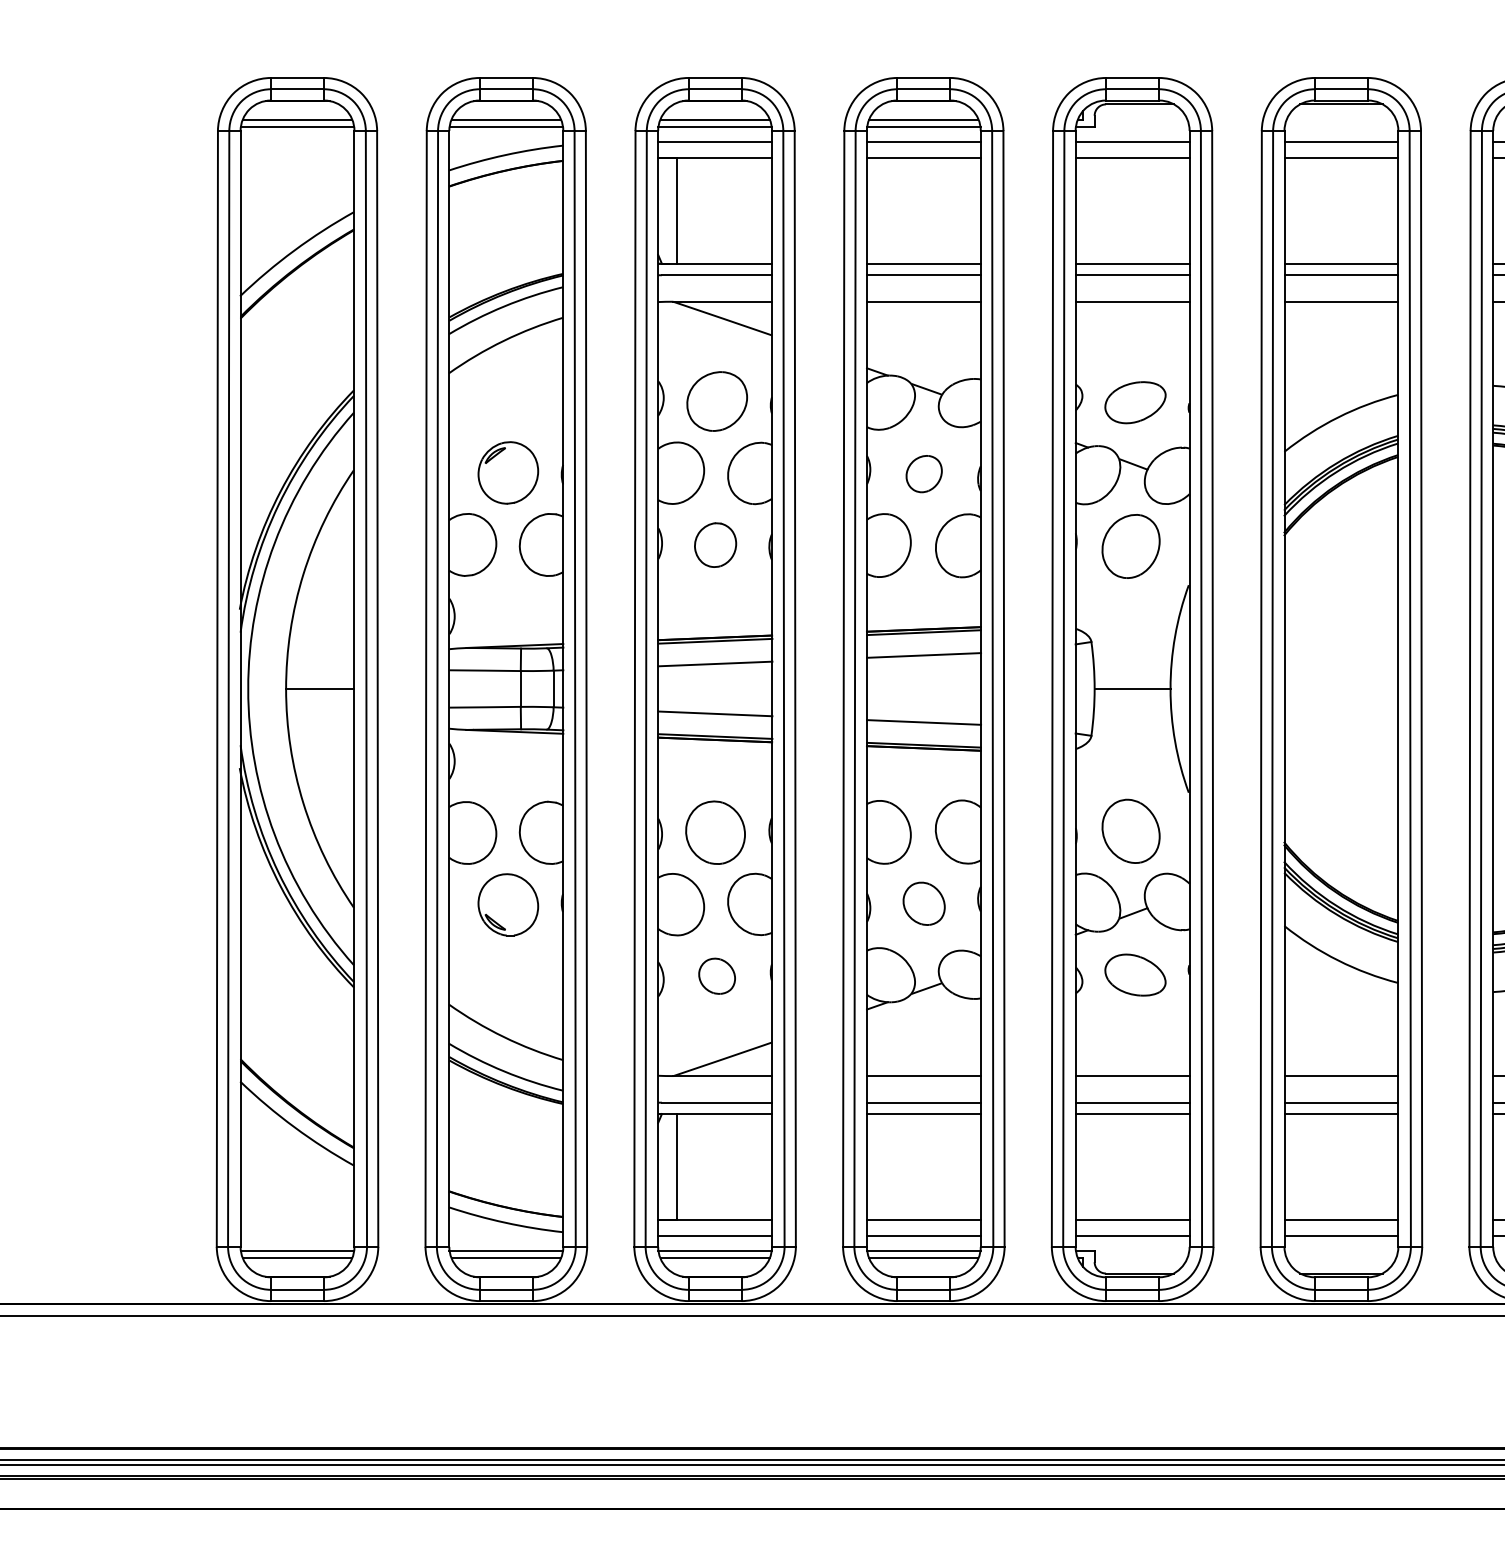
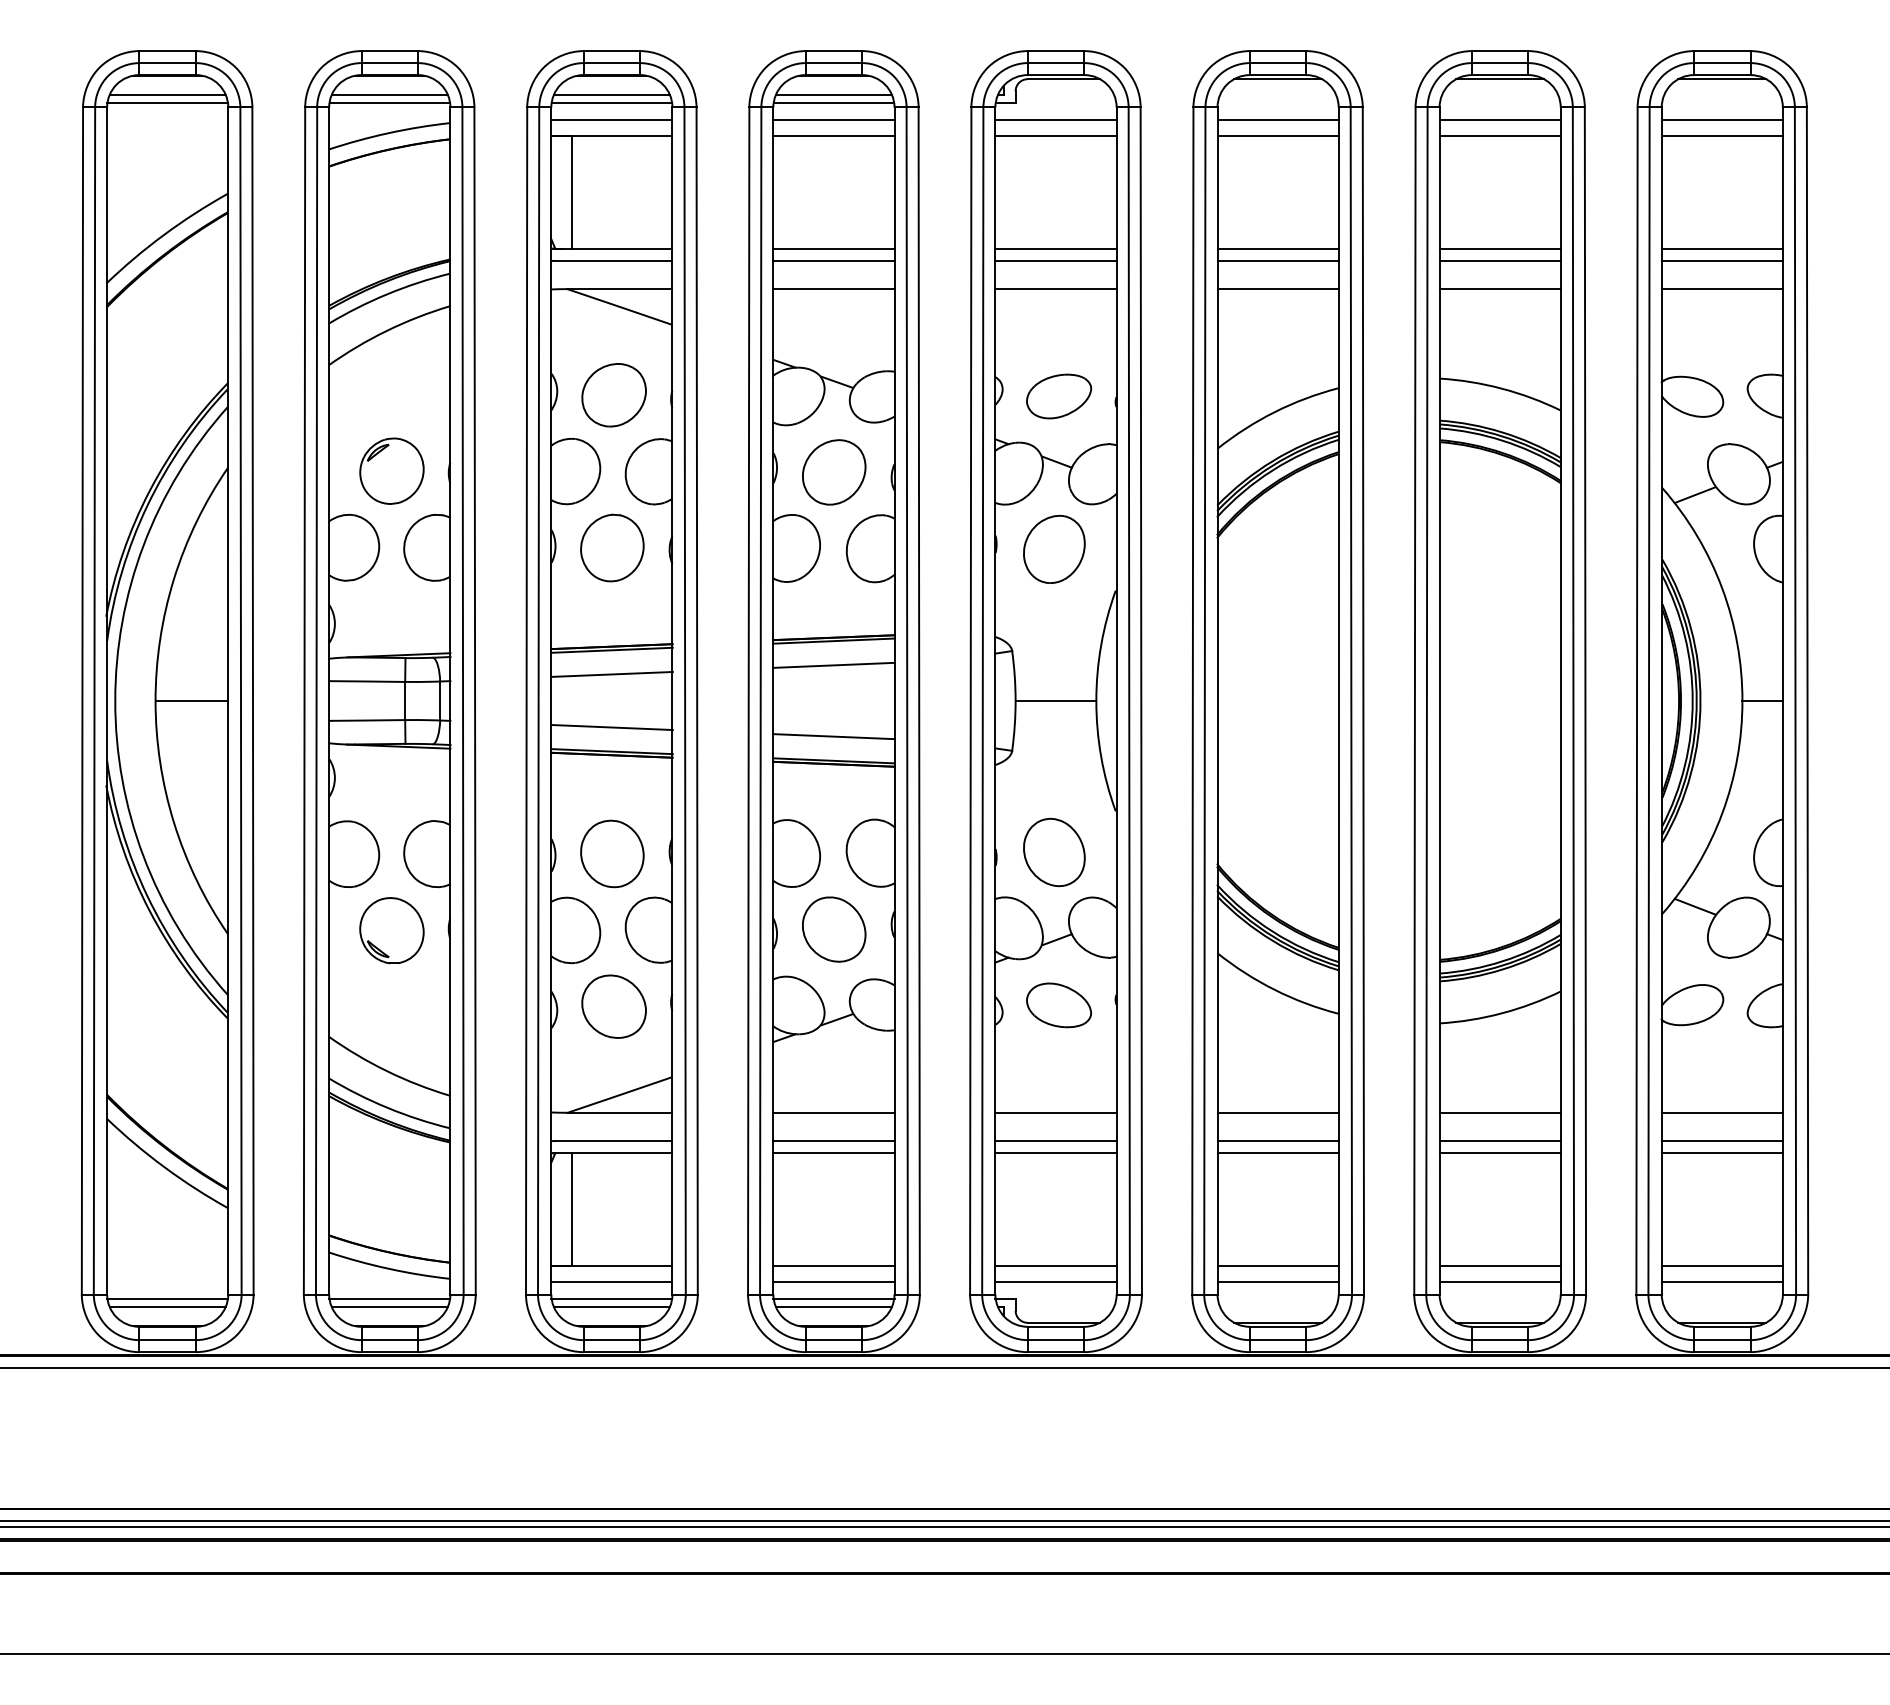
part: (924, 474) -> (834, 472), size x1.67
part: (715, 544) -> (612, 547), size x1.43
part: (924, 903) -> (834, 929), size x1.43
part: (716, 976) -> (613, 1006), size x1.67

